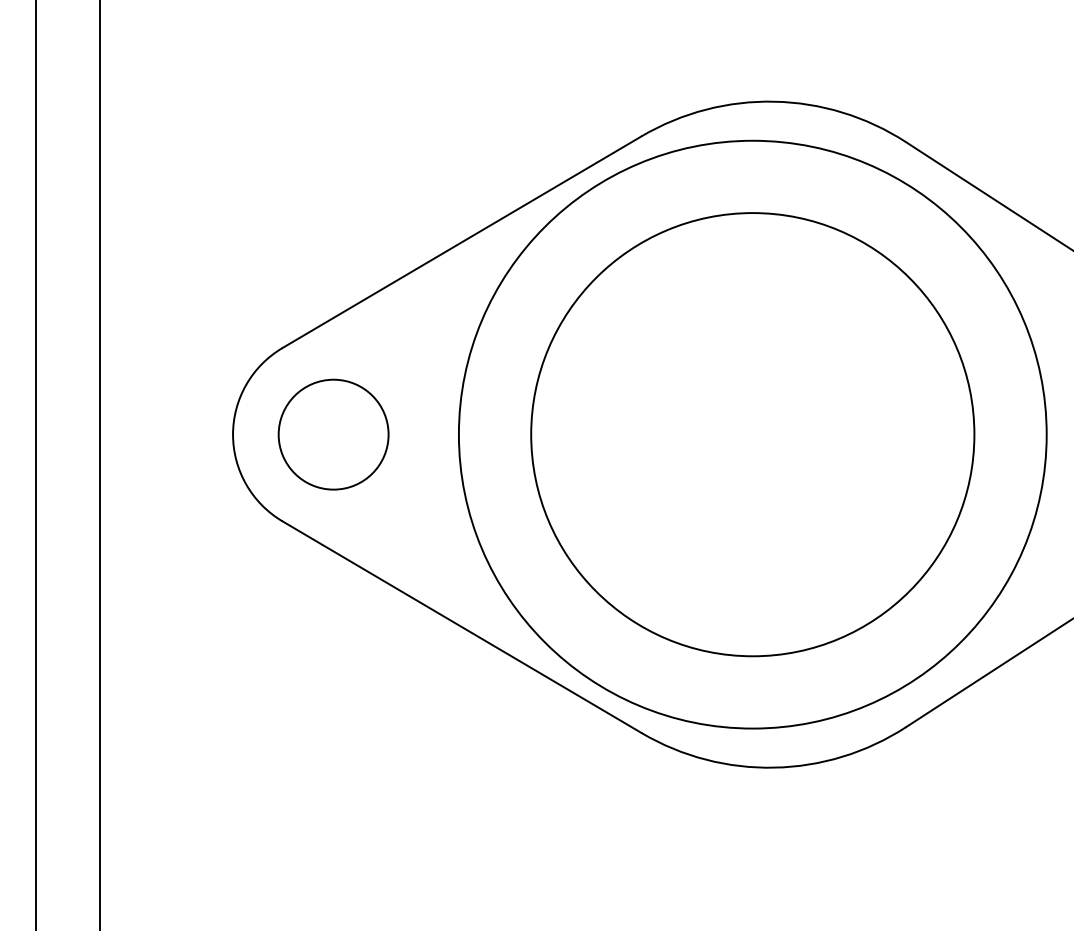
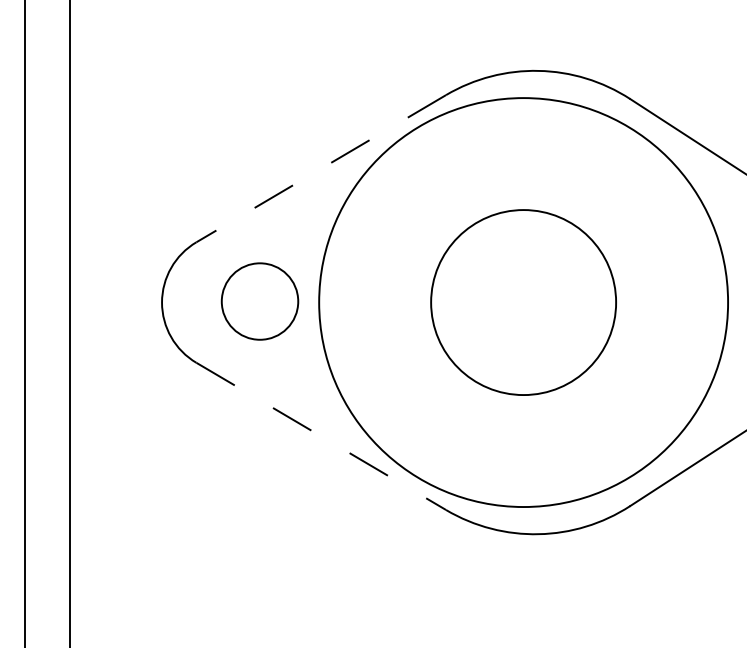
line: (462, 241) -> (321, 168), solid -> dashed
circle: (332, 434) -> (259, 301), moved
circle: (752, 434) -> (523, 302), size x0.6
line: (462, 627) -> (321, 436), solid -> dashed

